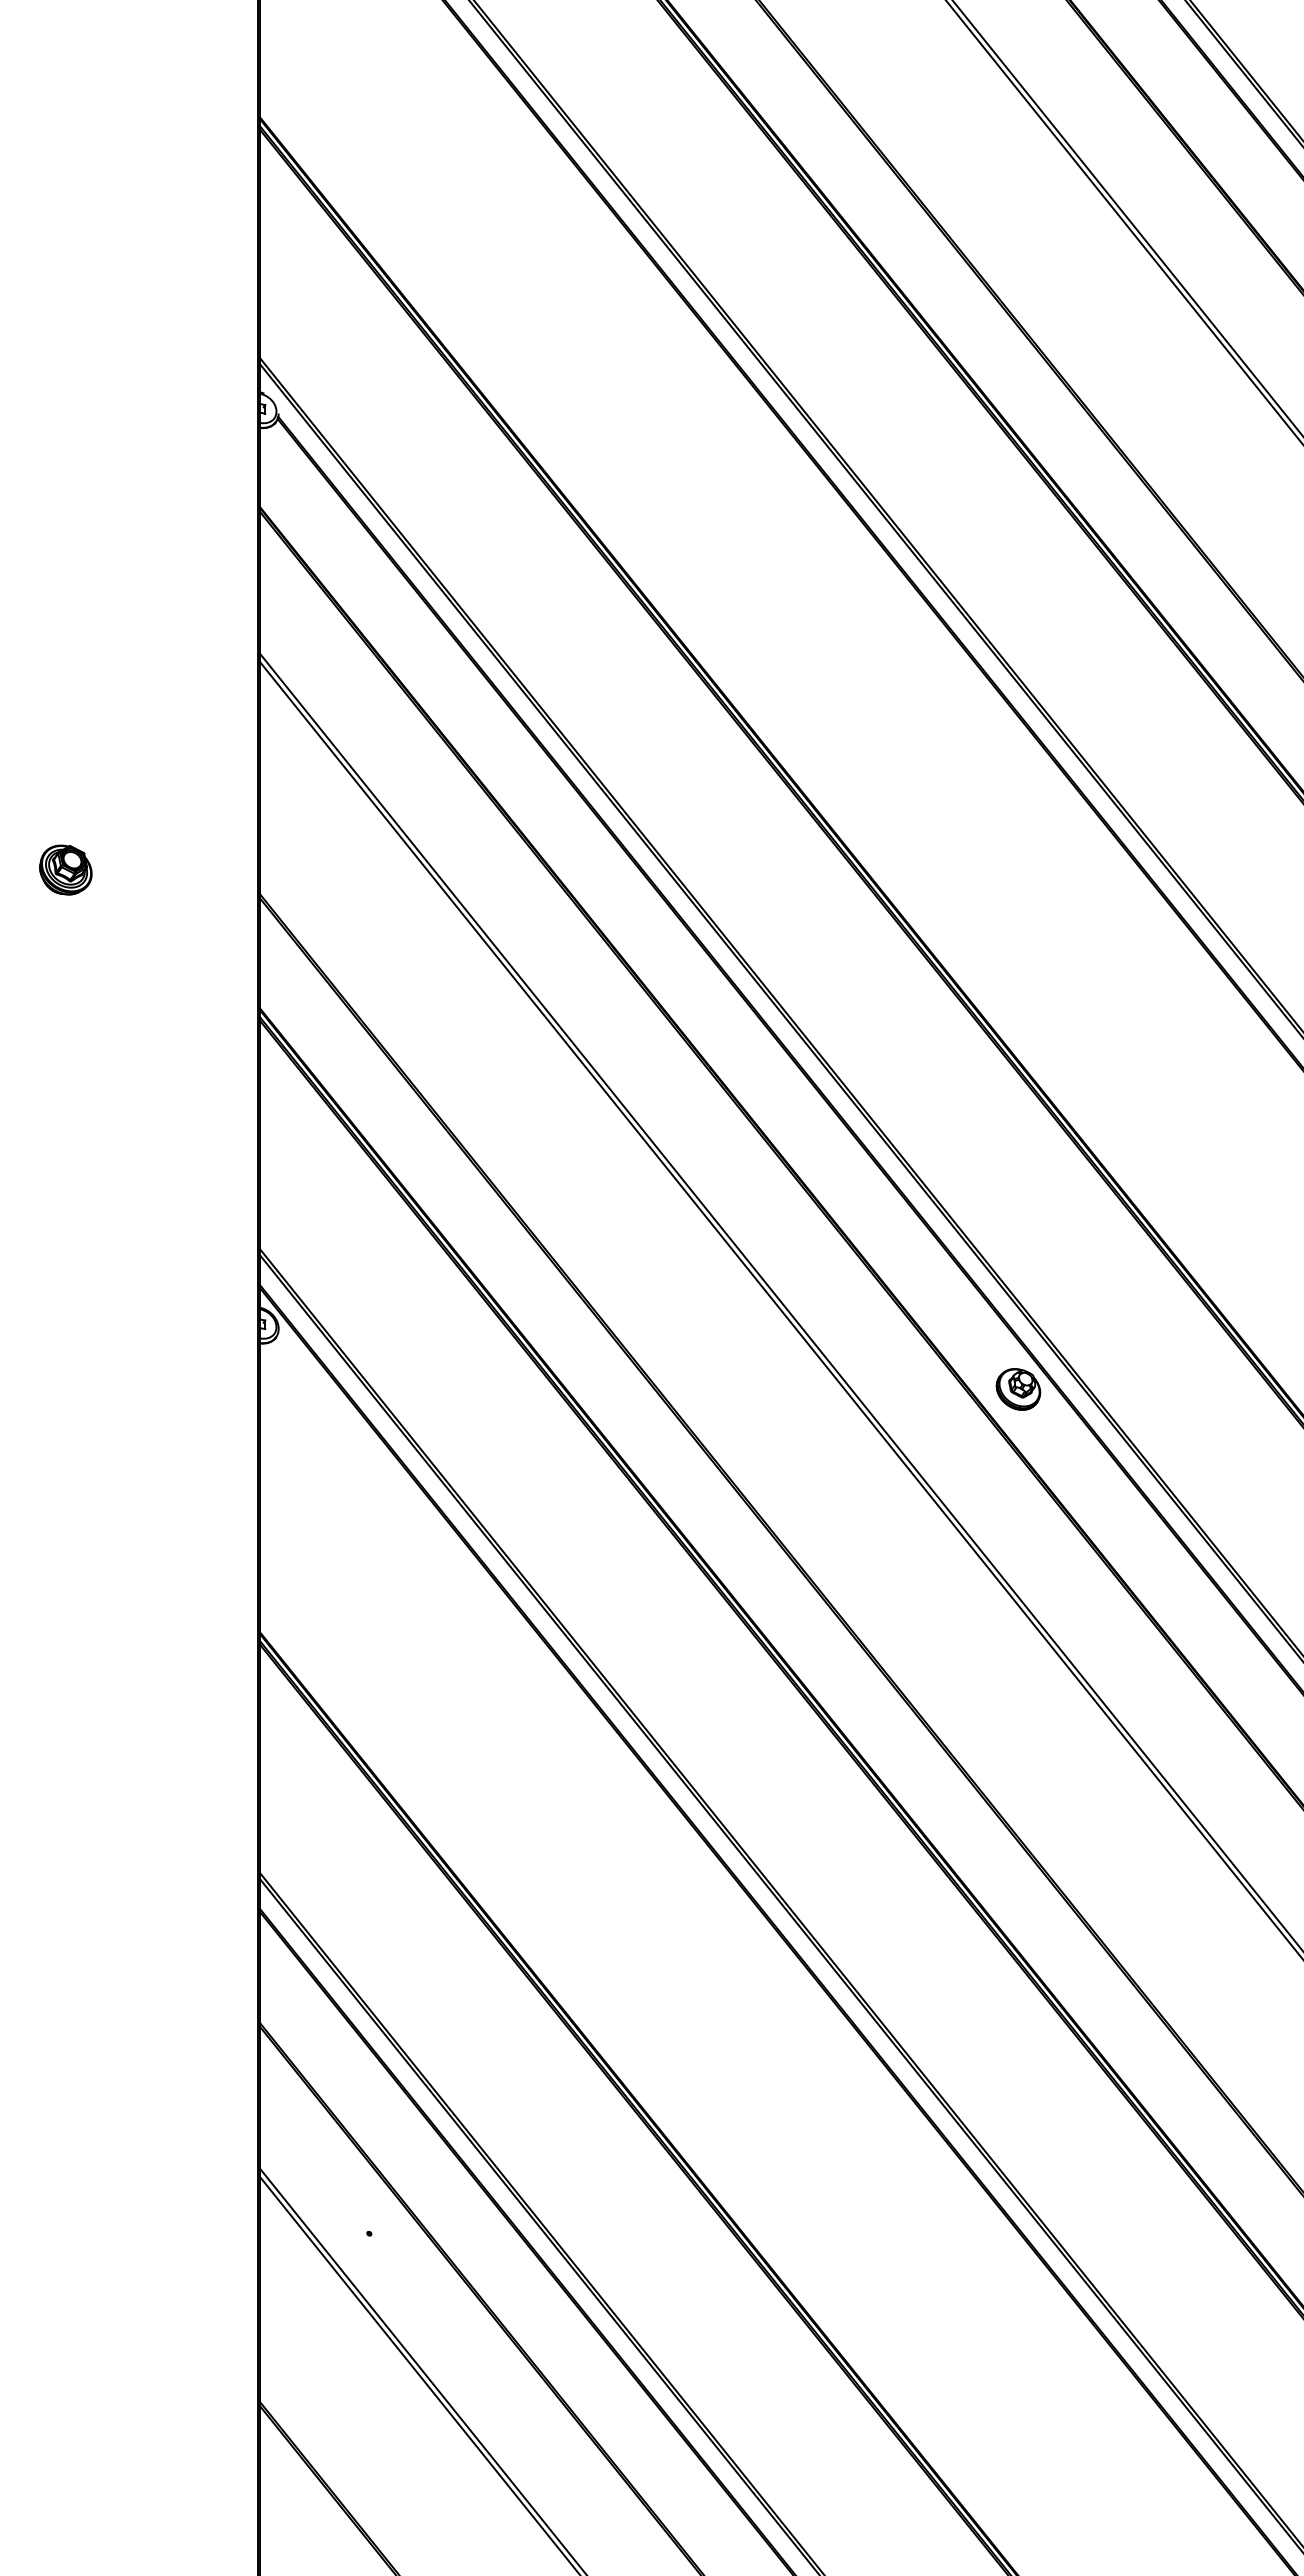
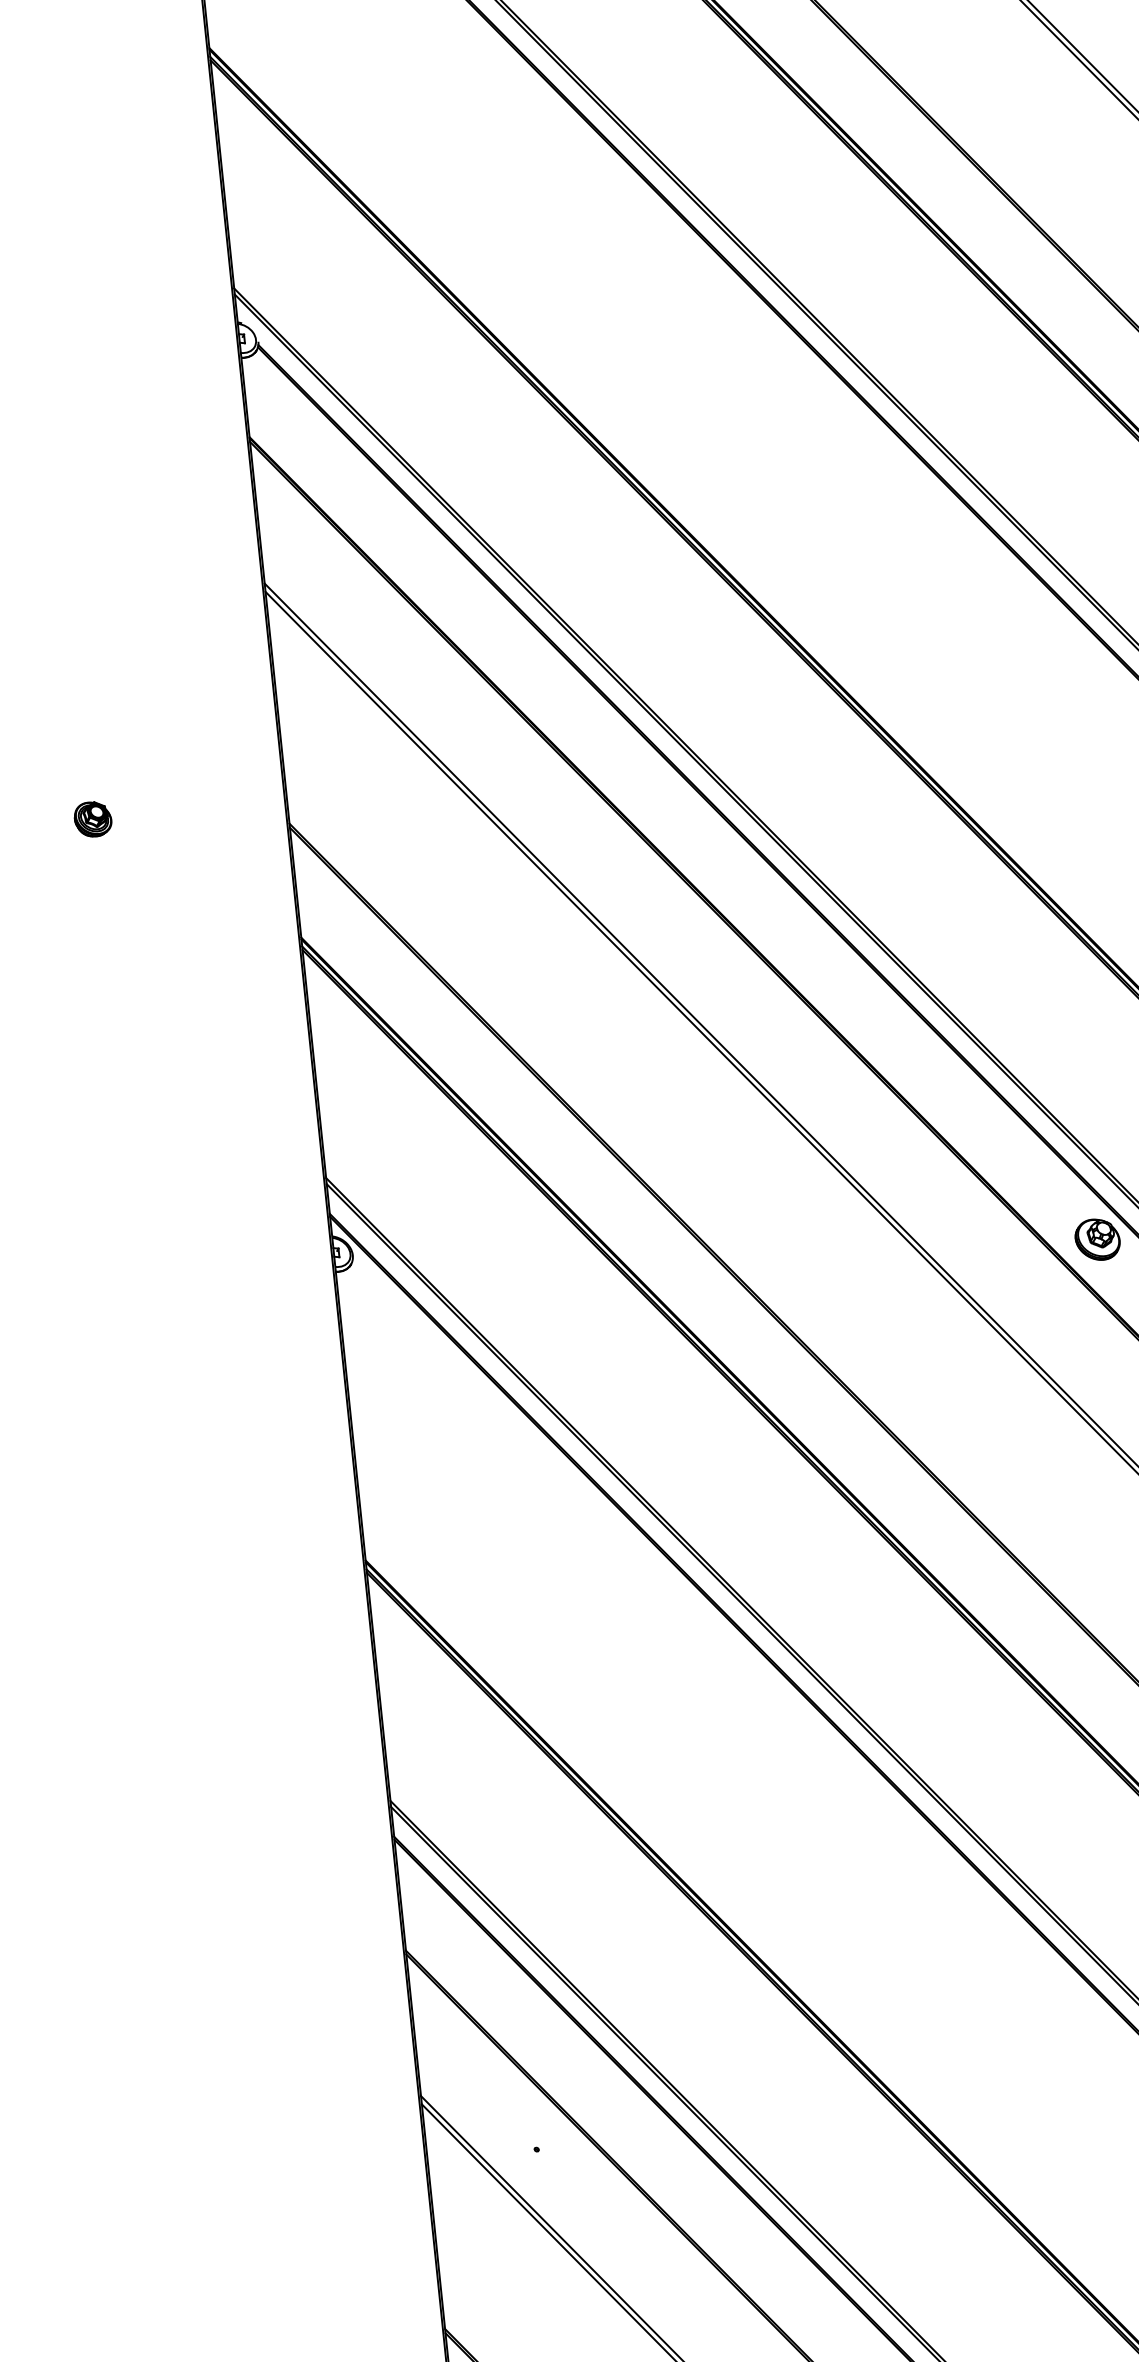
part: (65, 869) -> (92, 818), size x0.7

